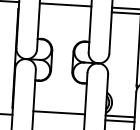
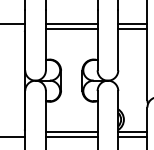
line: (65, 10) -> (71, 29), added
line: (58, 117) -> (71, 137), added

